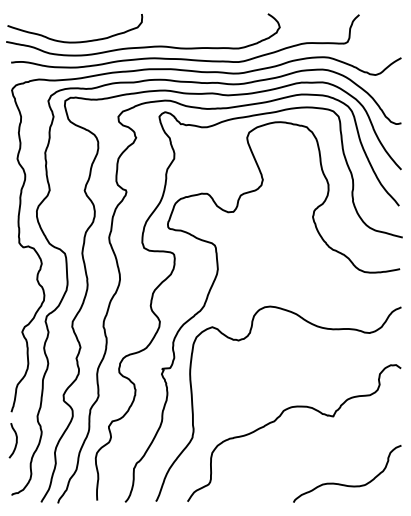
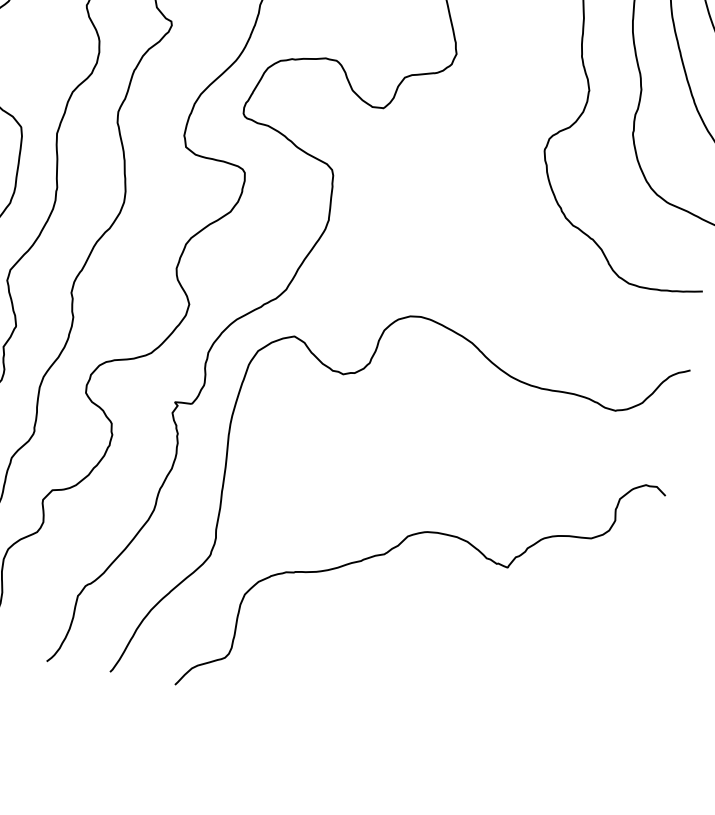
curve: (346, 484) -> (507, 712), removed

